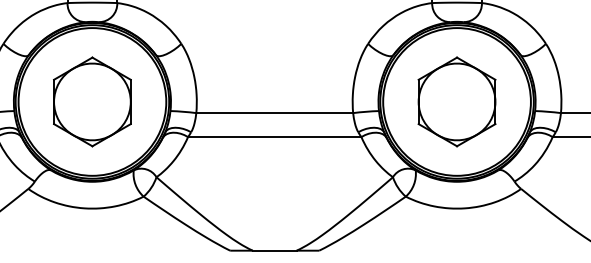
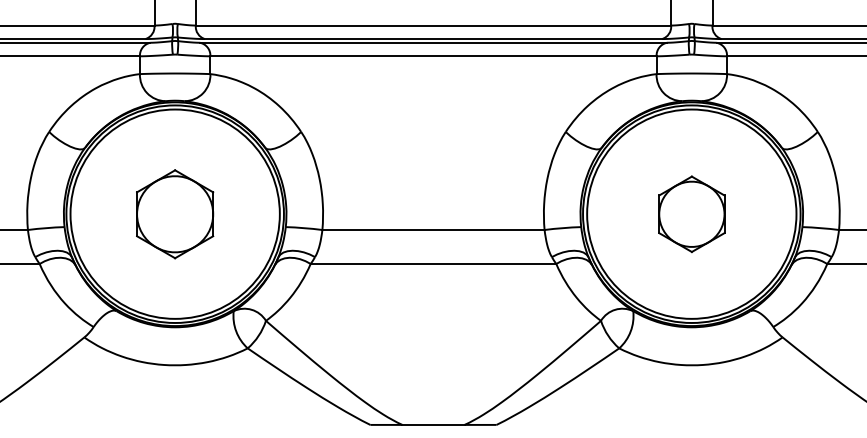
part: (91, 102) -> (174, 214), size x0.7
part: (456, 102) -> (691, 214), size x0.6

